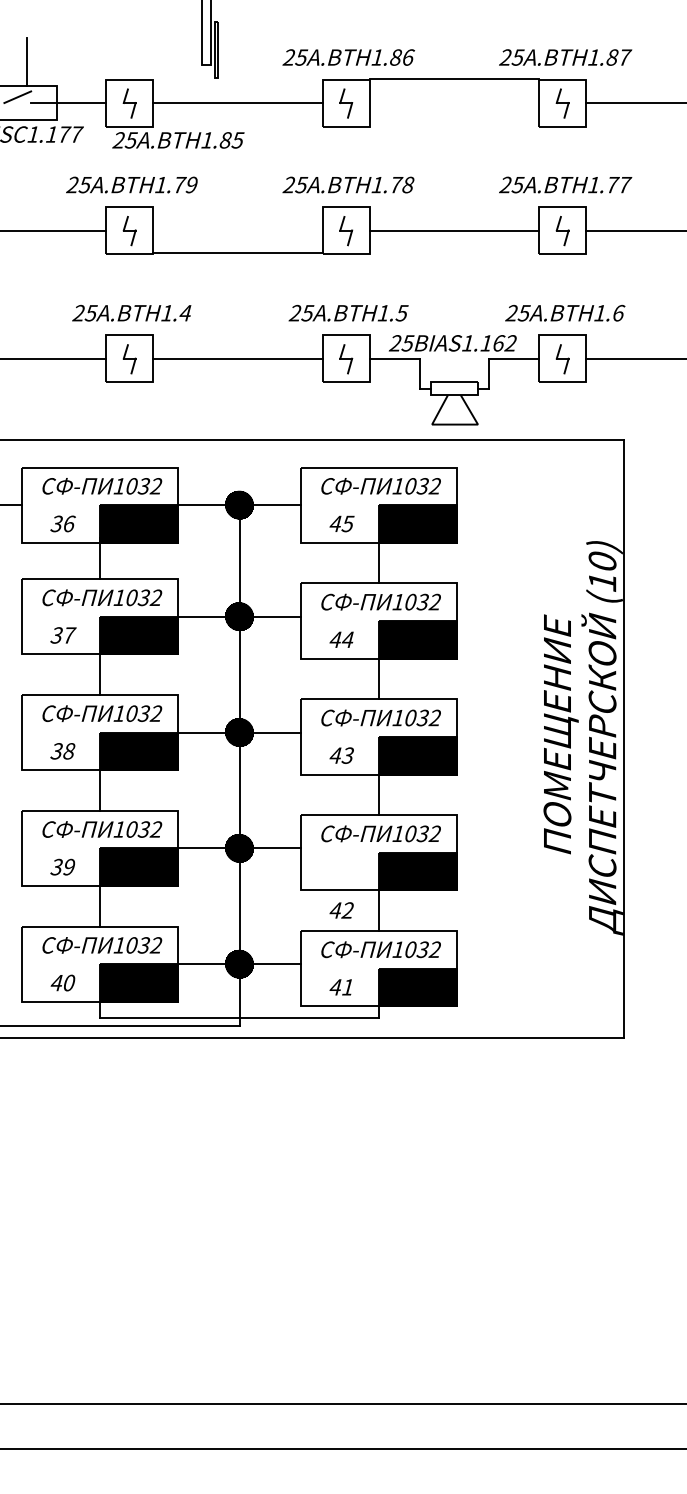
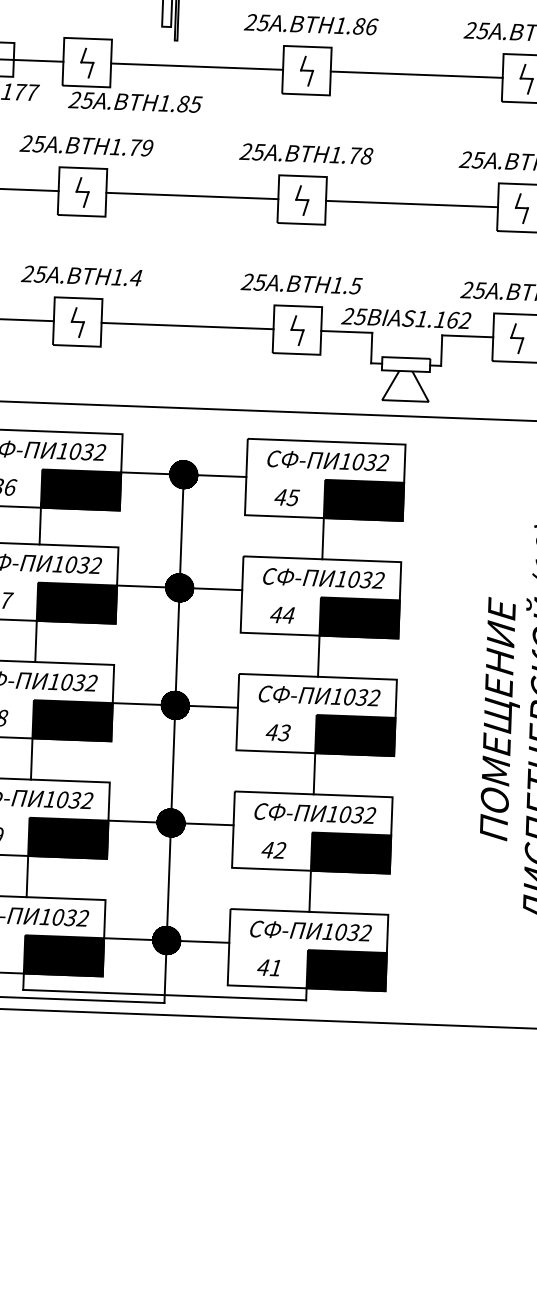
line: (454, 79) -> (416, 75), moved
line: (237, 252) -> (191, 195), moved
text: (341, 910) -> (273, 850), moved

